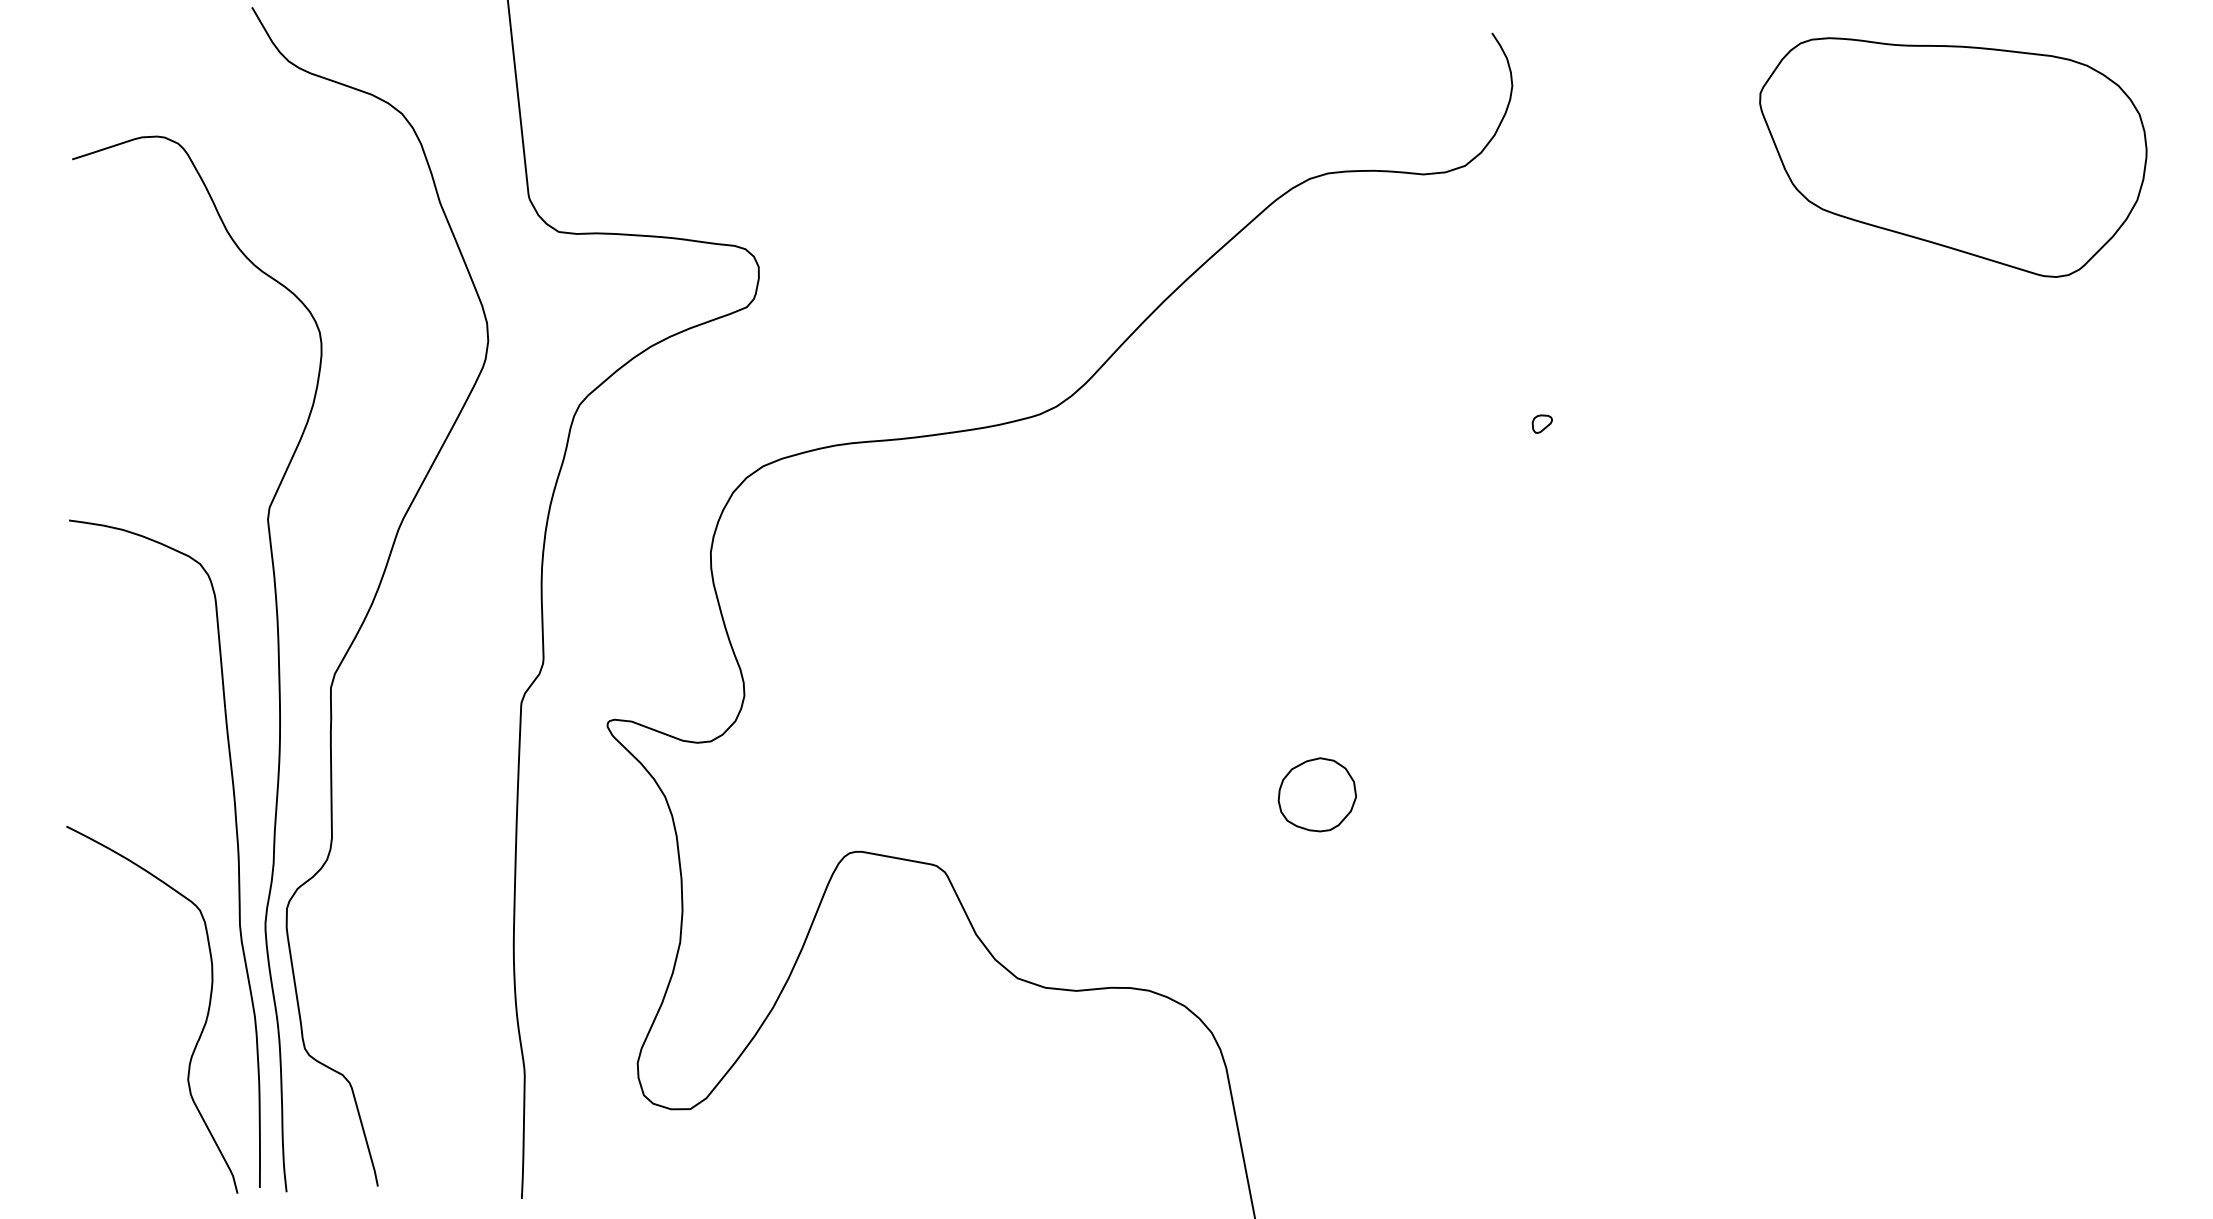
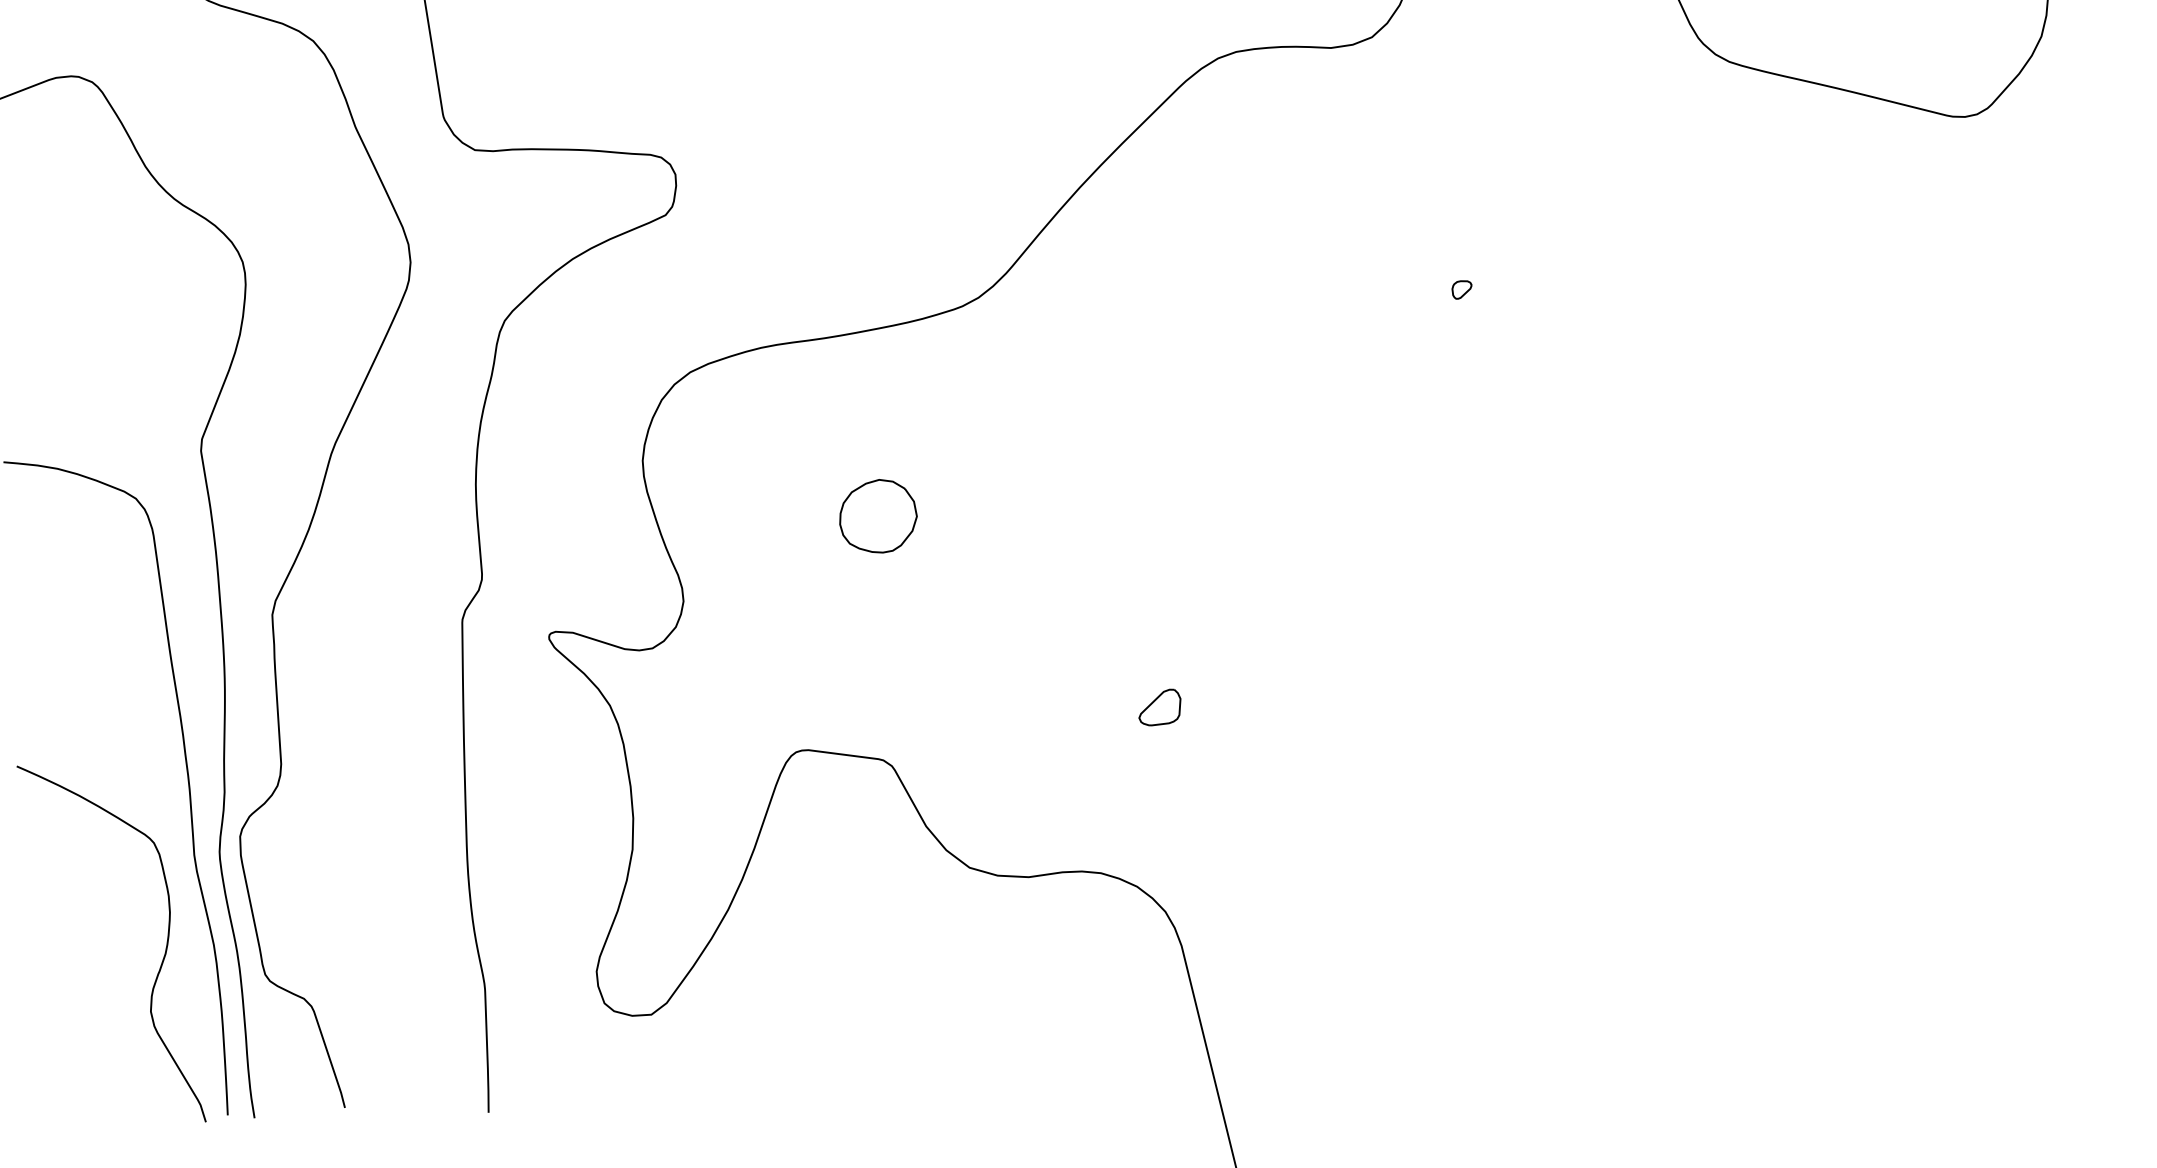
part: (1316, 794) -> (877, 516), moved
part: (1216, 827) -> (1159, 707), added

